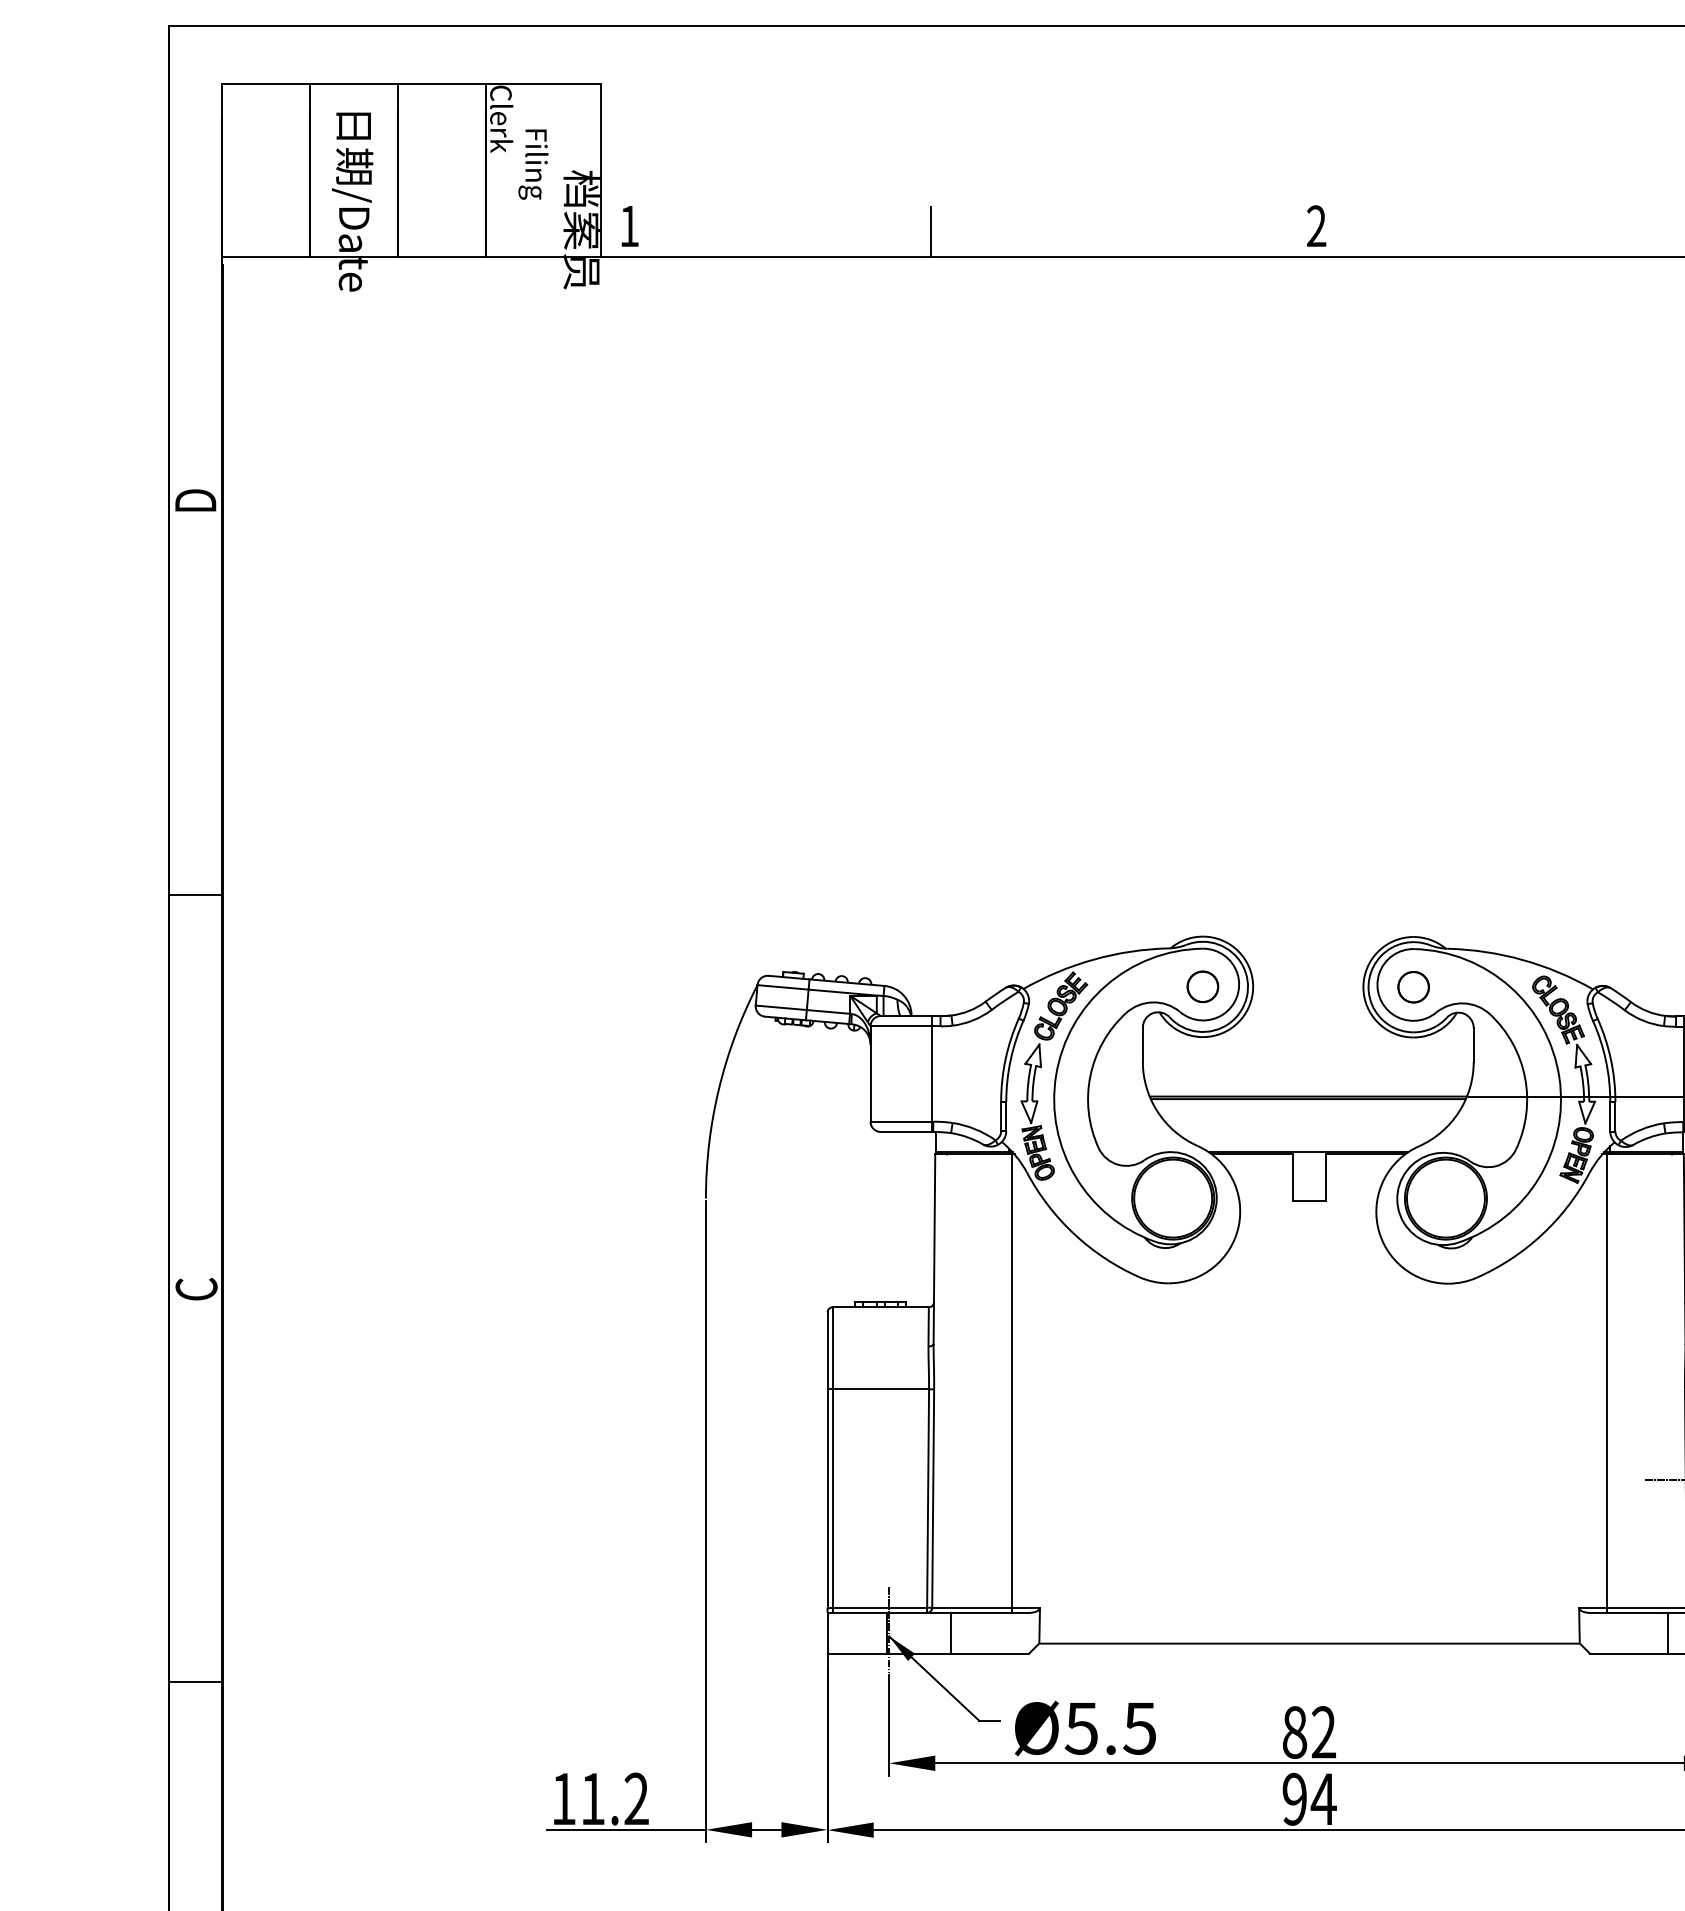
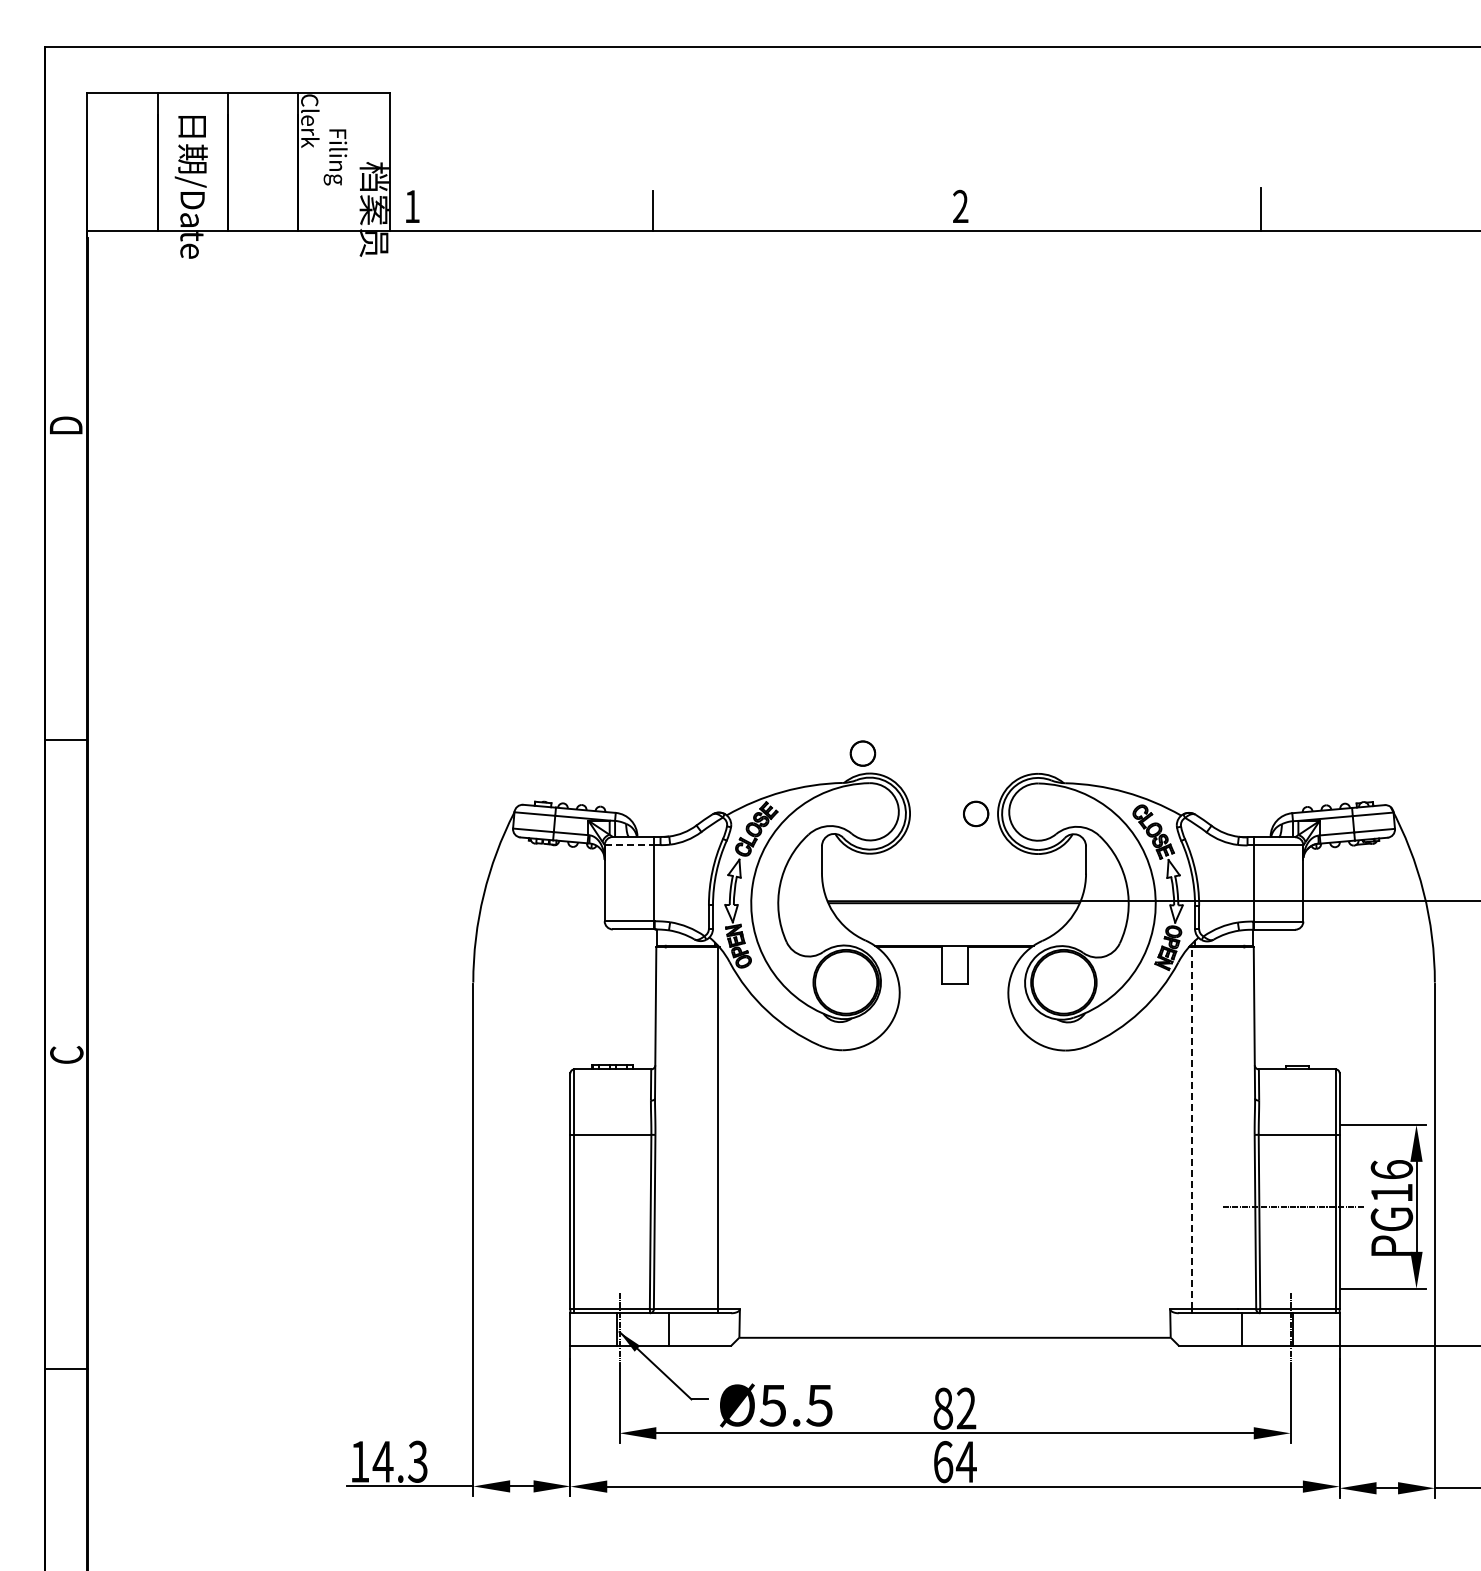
part: (1202, 986) -> (862, 753), moved
part: (1414, 986) -> (976, 813), moved
line: (901, 1026) -> (629, 845), solid -> dashed
line: (1607, 1381) -> (1192, 1128), solid -> dashed
text: (613, 1798) -> (399, 1461), 11.2 -> 14.3
text: (1295, 1799) -> (943, 1462), 94 -> 64

